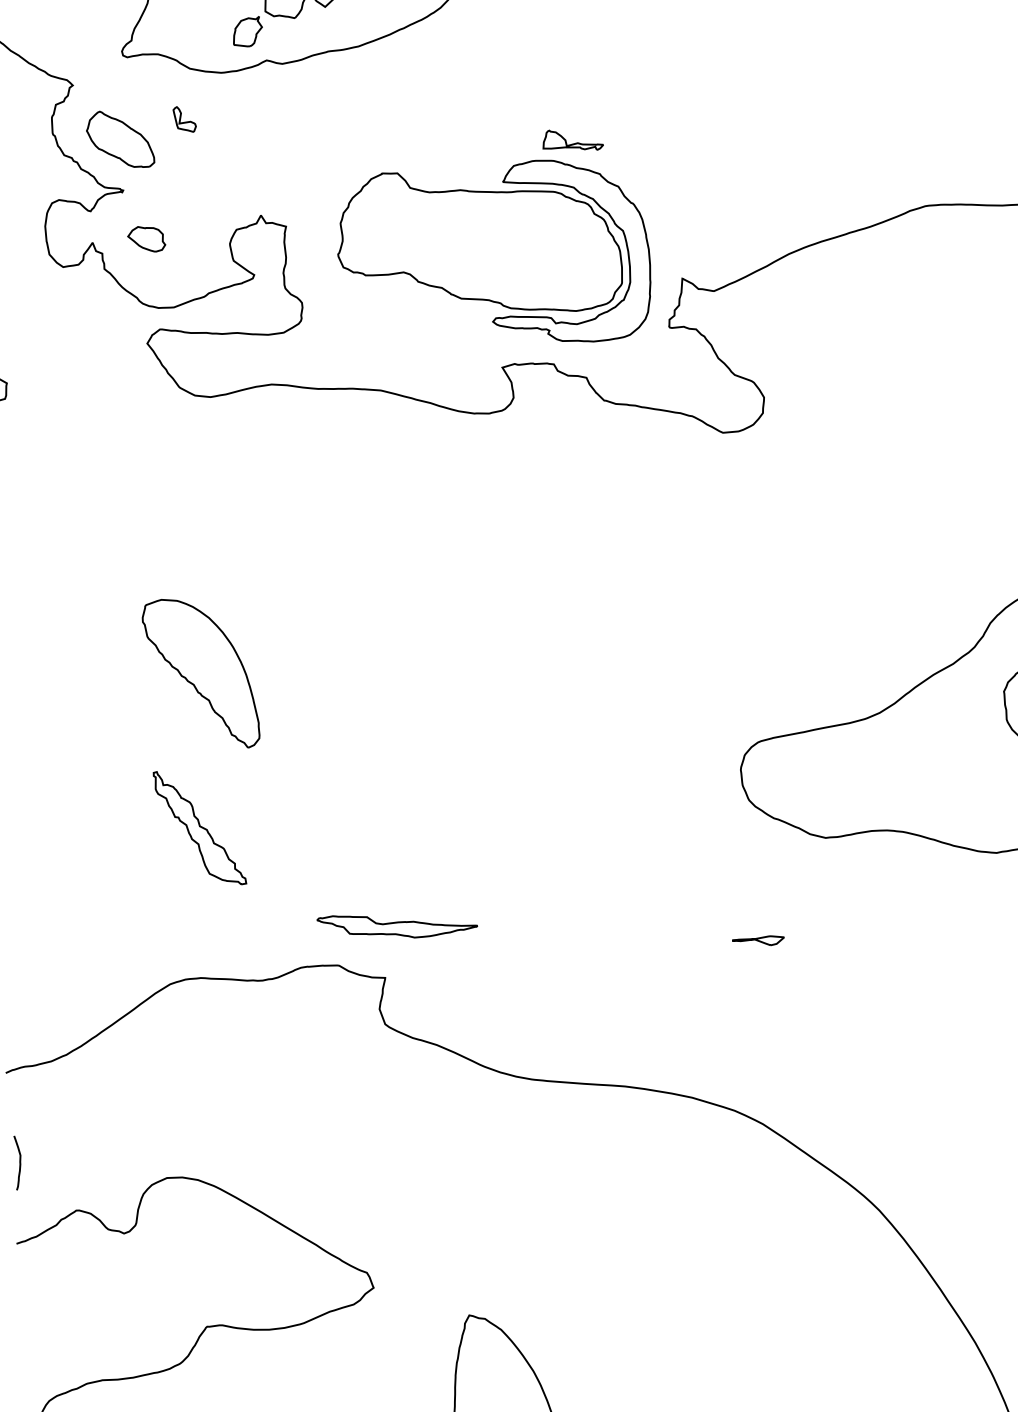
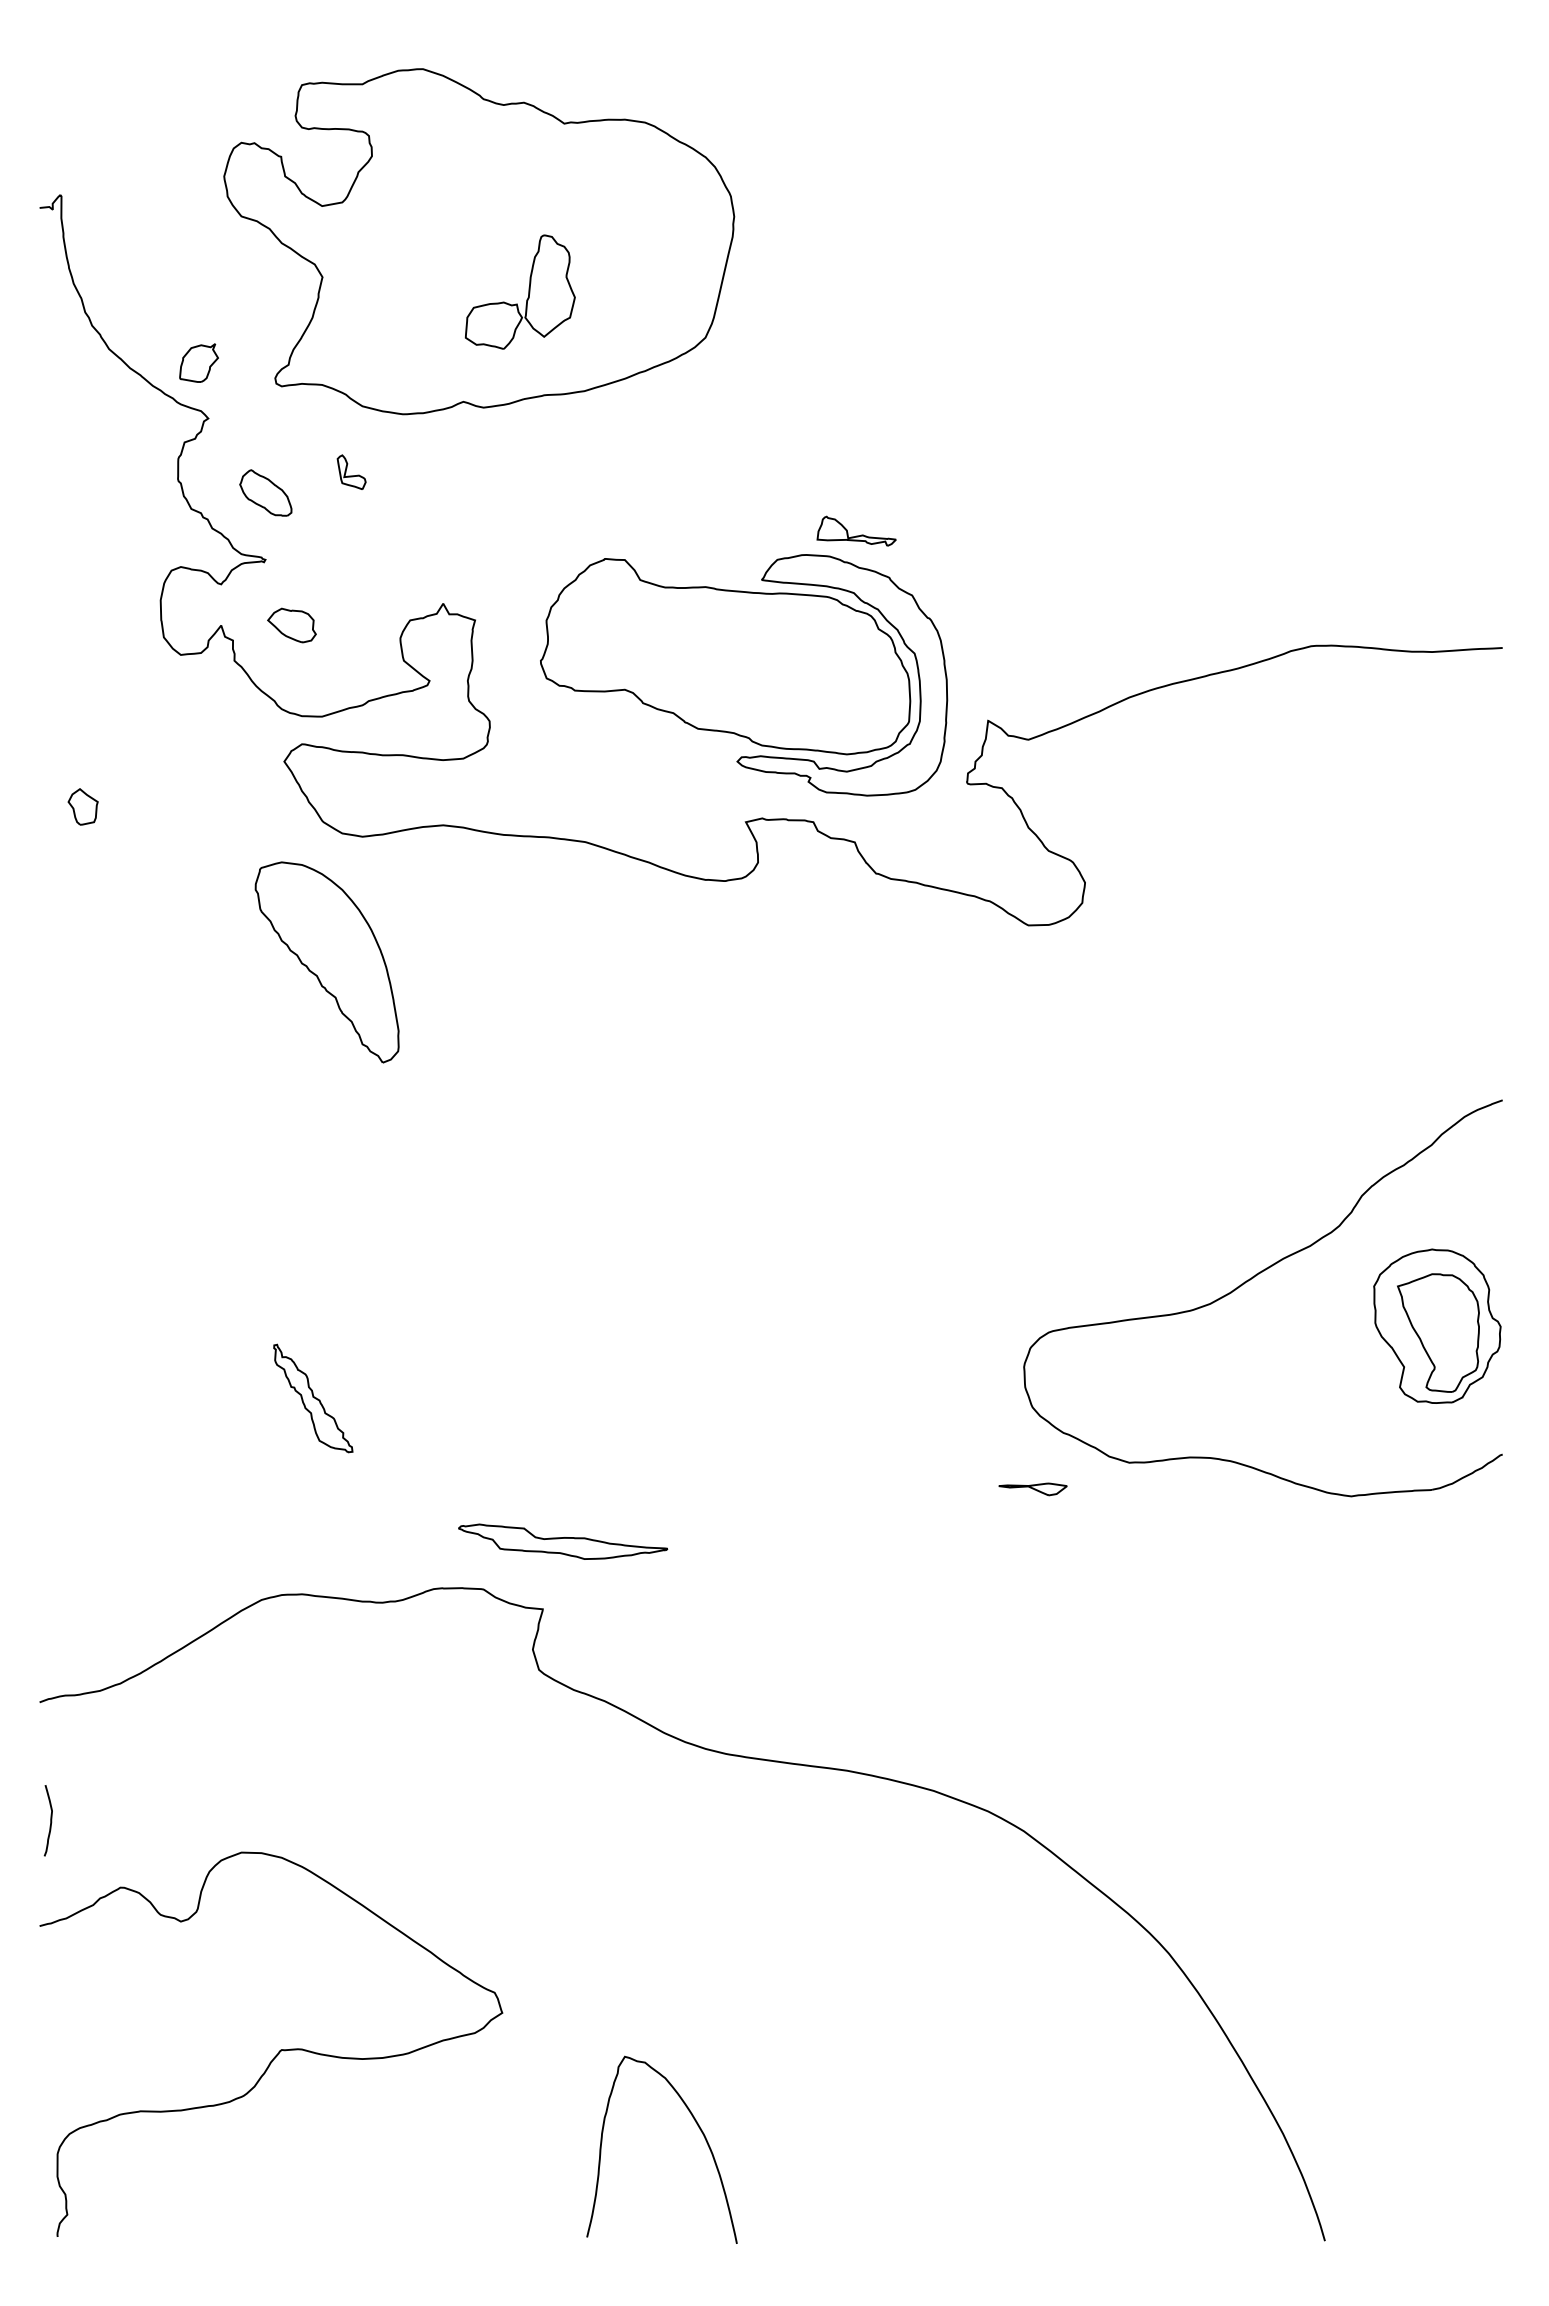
part: (247, 31) -> (198, 362), moved
part: (120, 139) -> (265, 492), size x0.6
part: (200, 674) -> (326, 962), moved
part: (200, 828) -> (313, 1398), size x0.7
part: (758, 941) -> (1032, 1489), moved

